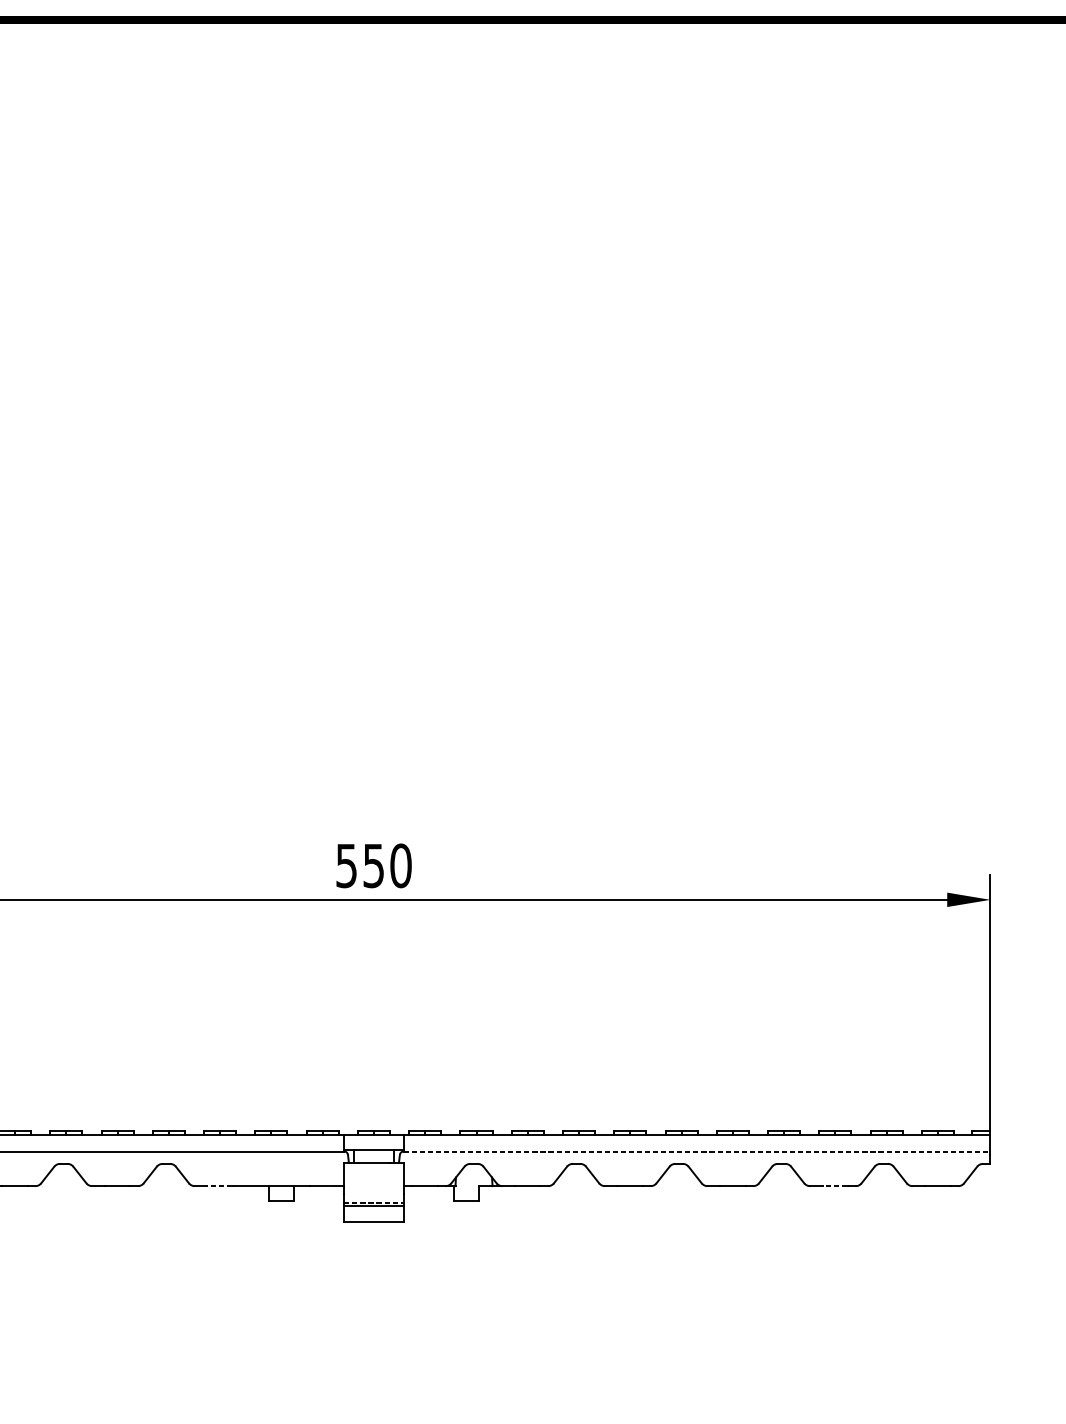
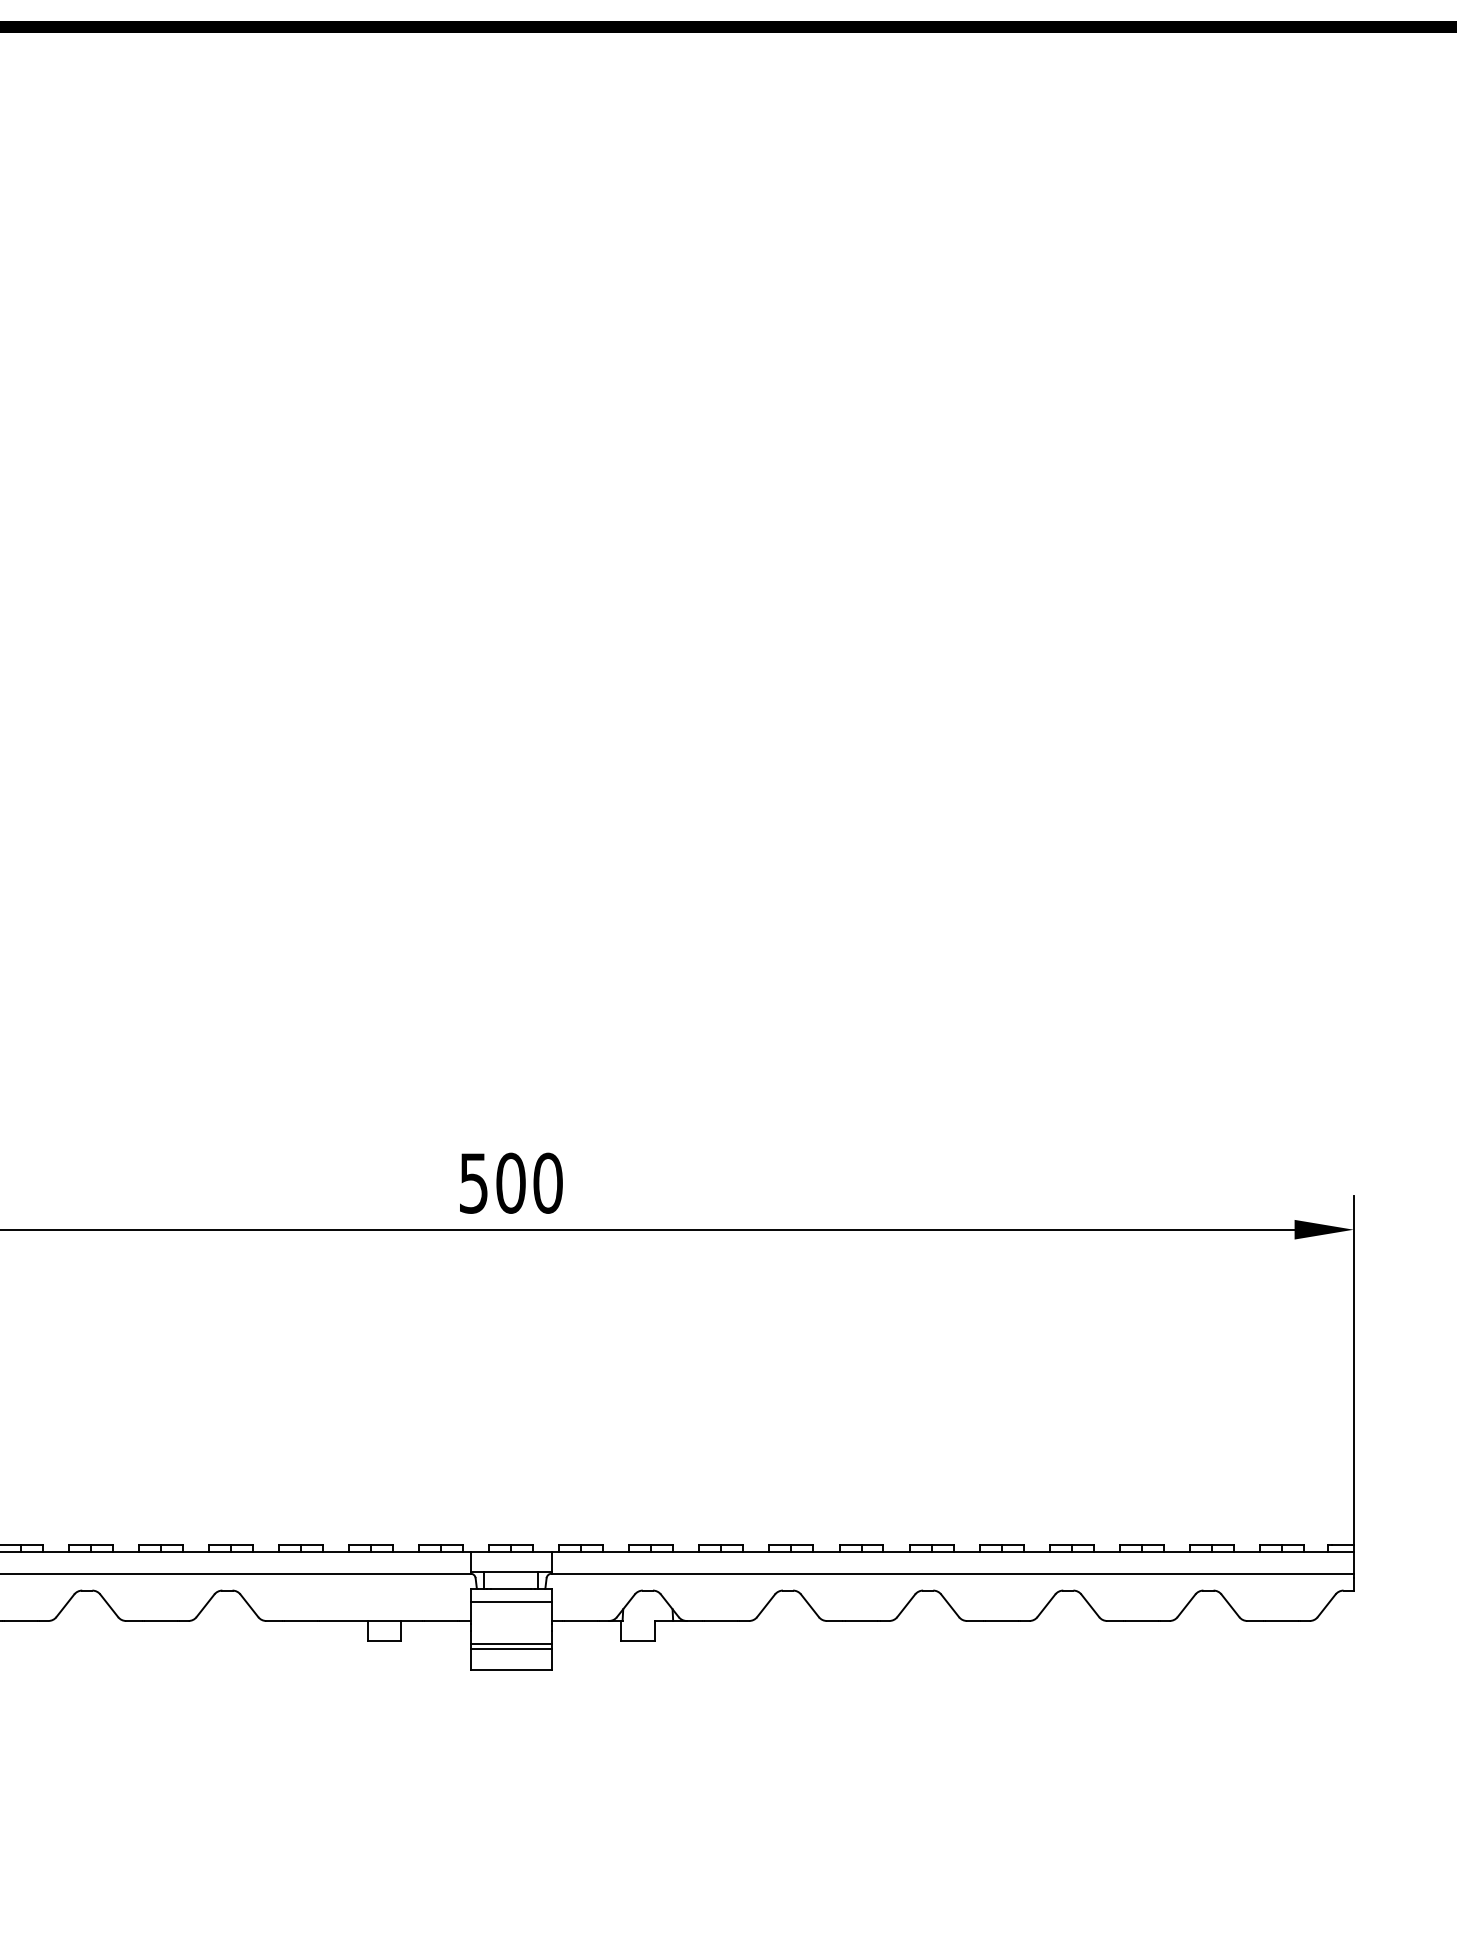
text: (373, 865) -> (510, 1182), 550 -> 500
line: (697, 1151) -> (953, 1573), dashed -> solid
line: (373, 1172) -> (510, 1602), added
line: (219, 1185) -> (300, 1620), dashed -> solid
line: (835, 1185) -> (1141, 1620), dashed -> solid
line: (374, 1202) -> (511, 1643), dashed -> solid

